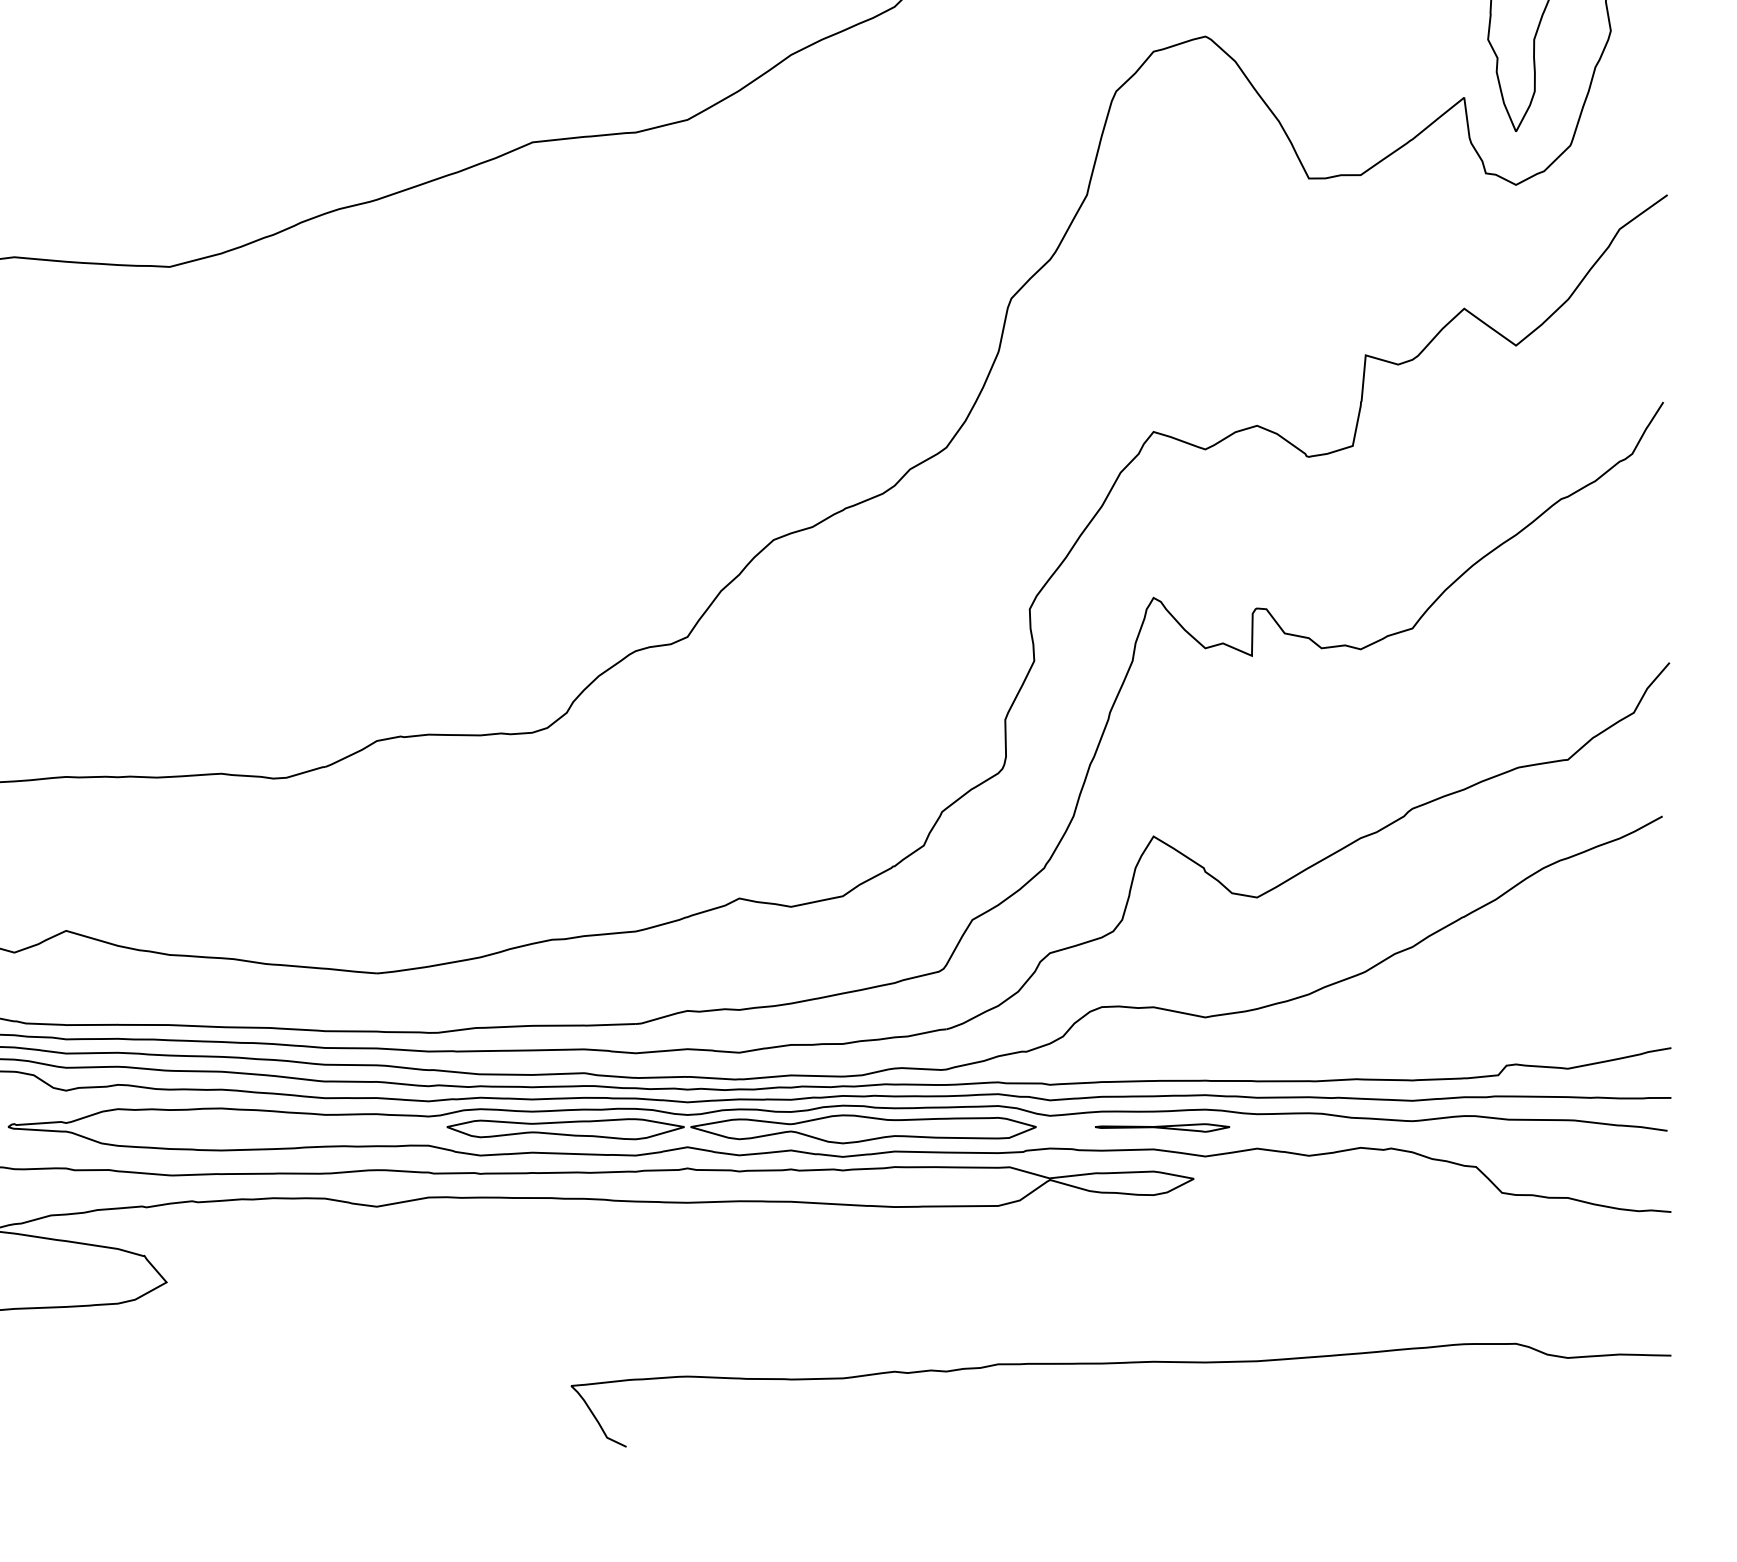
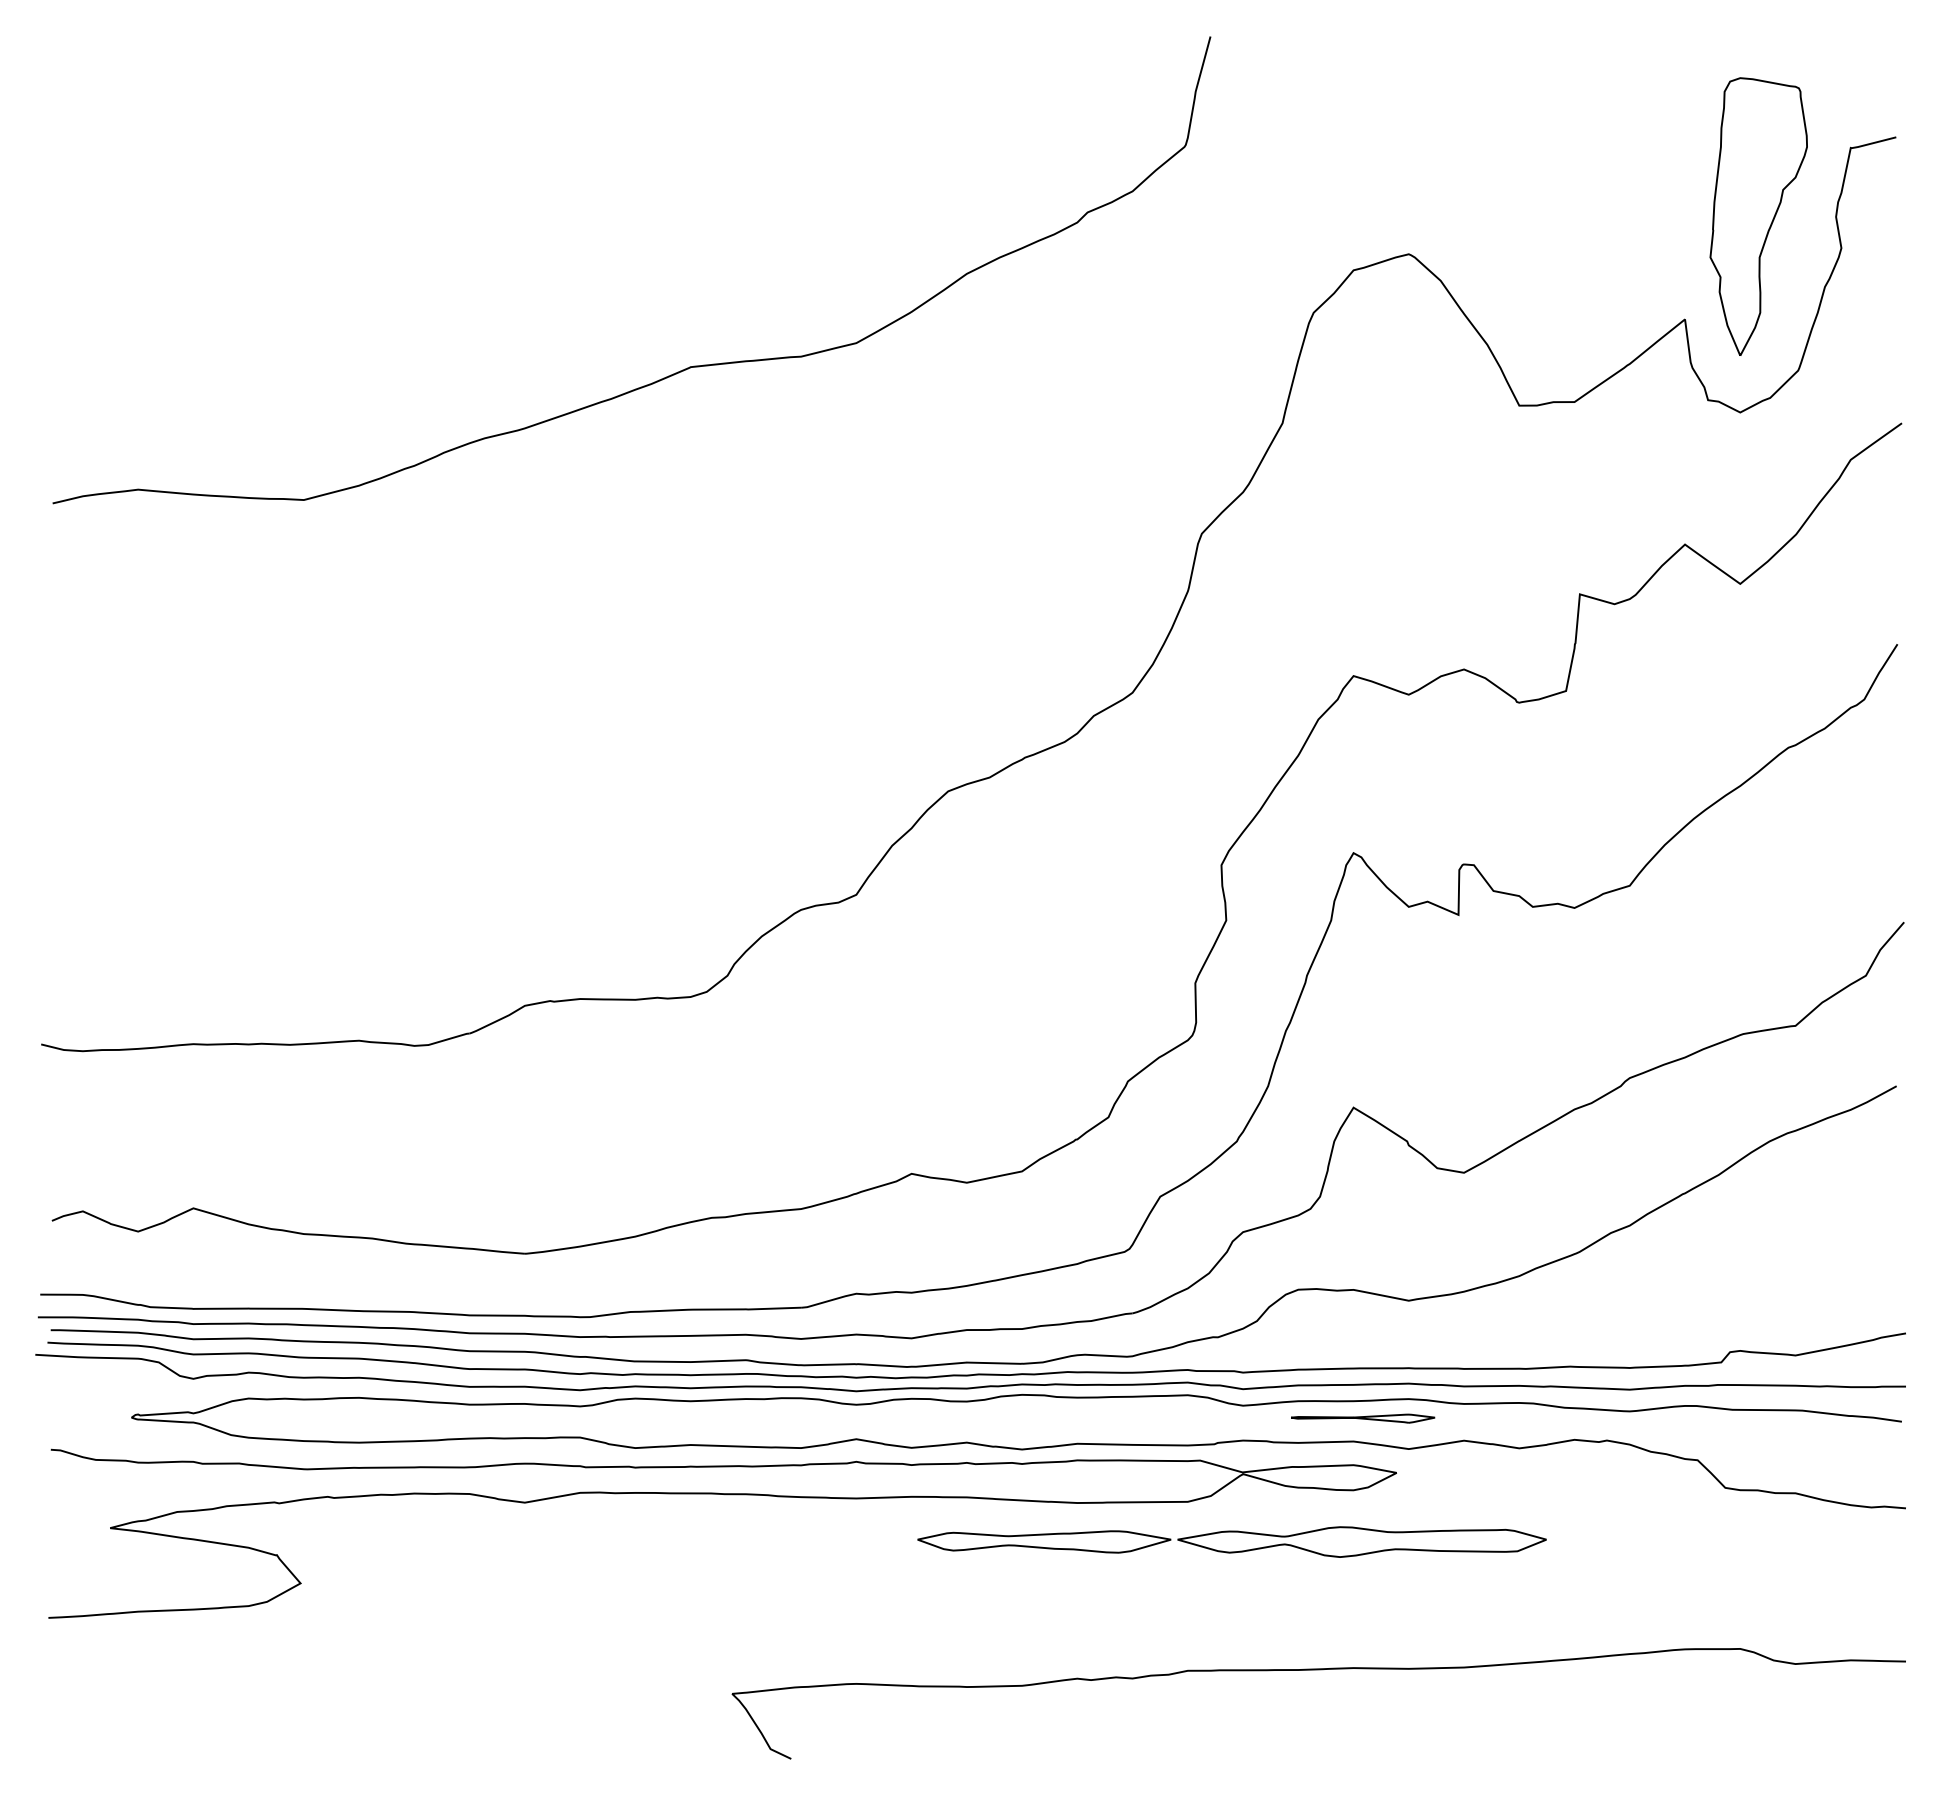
part: (741, 1128) -> (1231, 1541), moved

